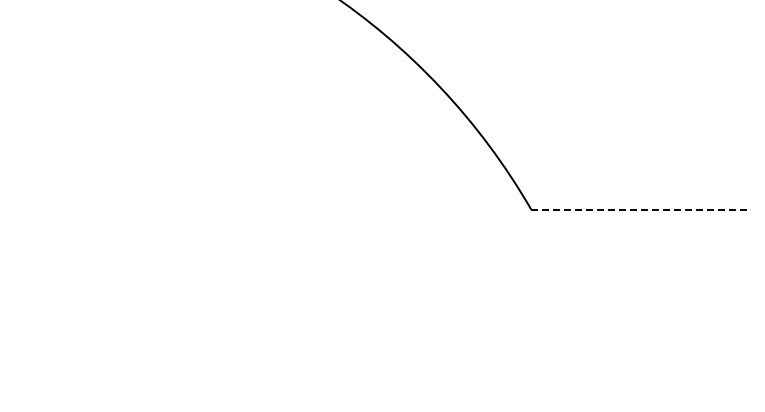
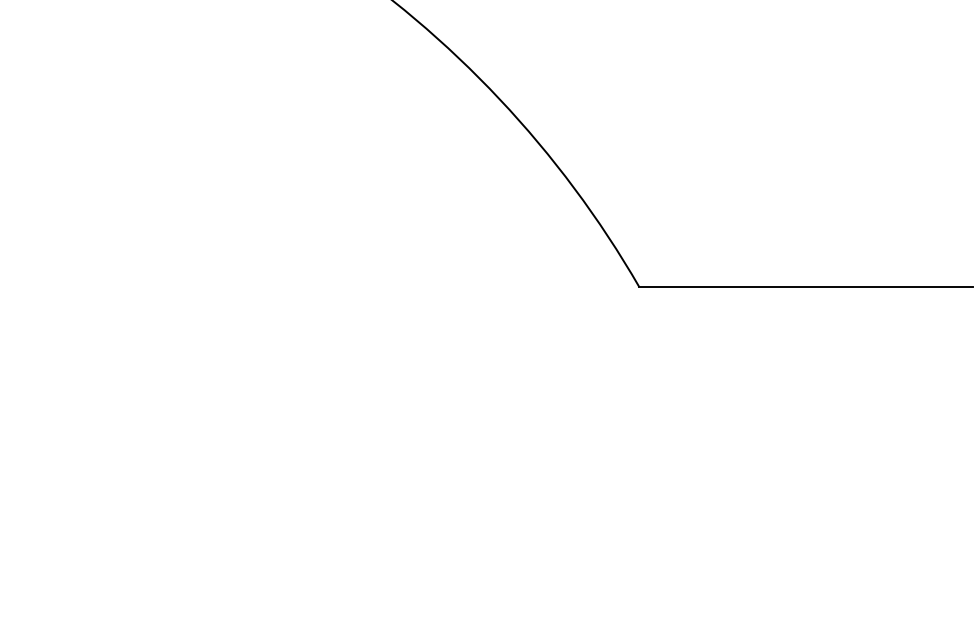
line: (640, 209) -> (806, 286), dashed -> solid

